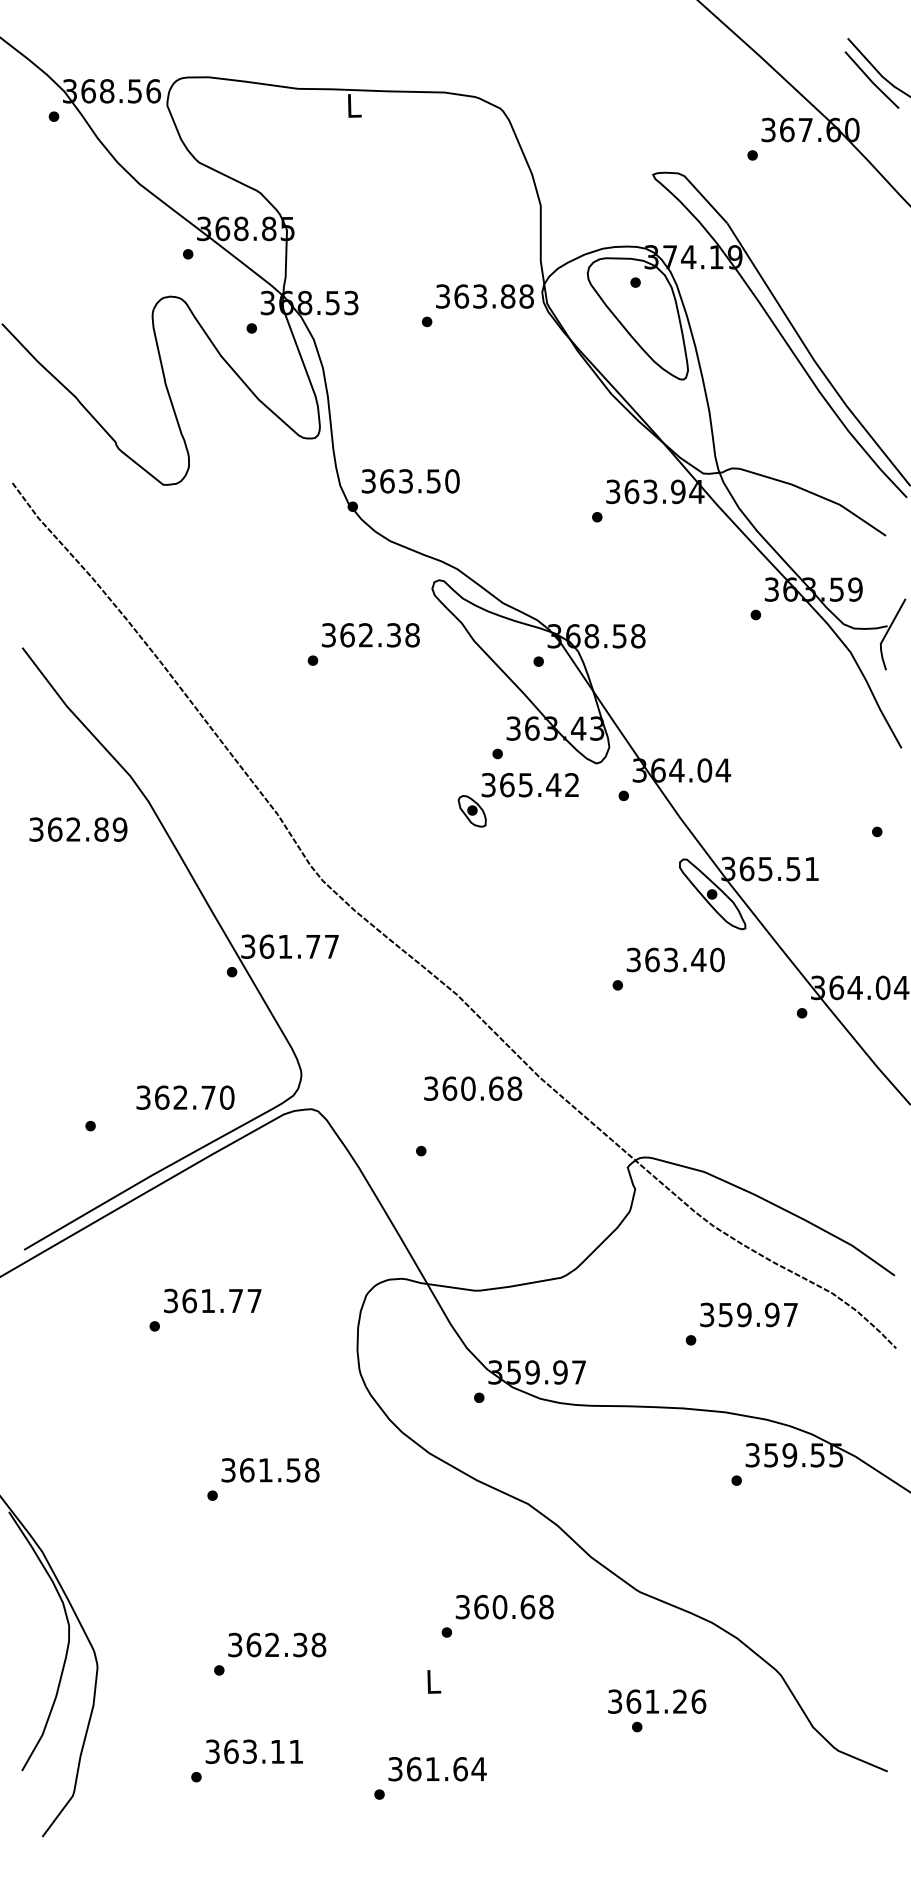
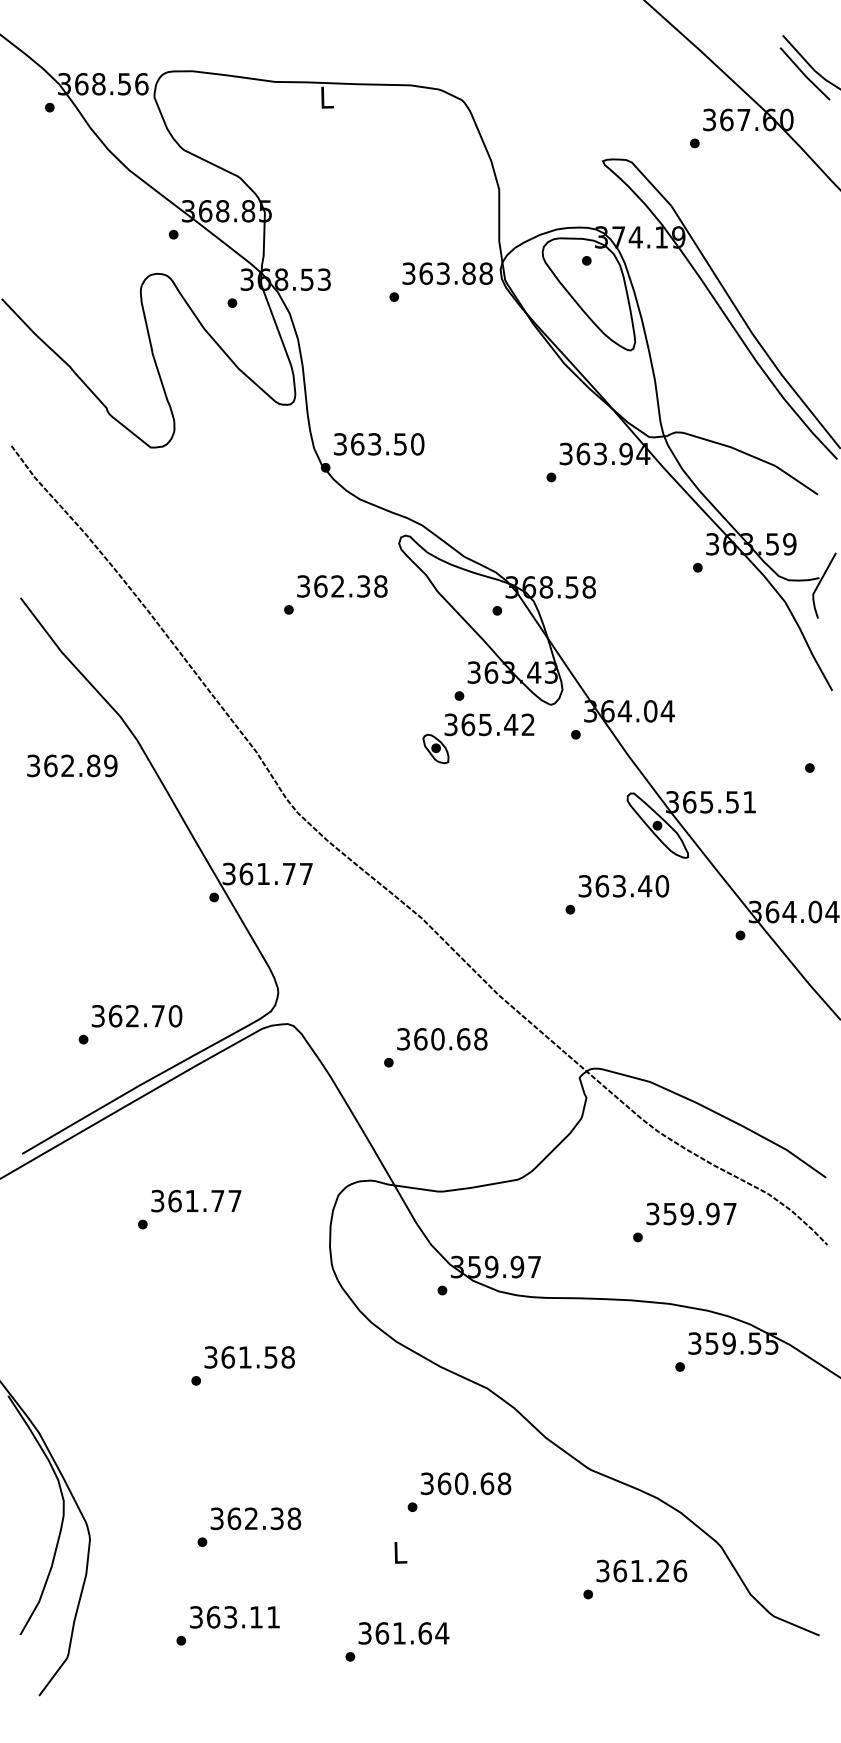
text: (473, 1088) -> (442, 1039), moved
text: (185, 1097) -> (137, 1015), moved
text: (657, 1701) -> (642, 1570), moved

